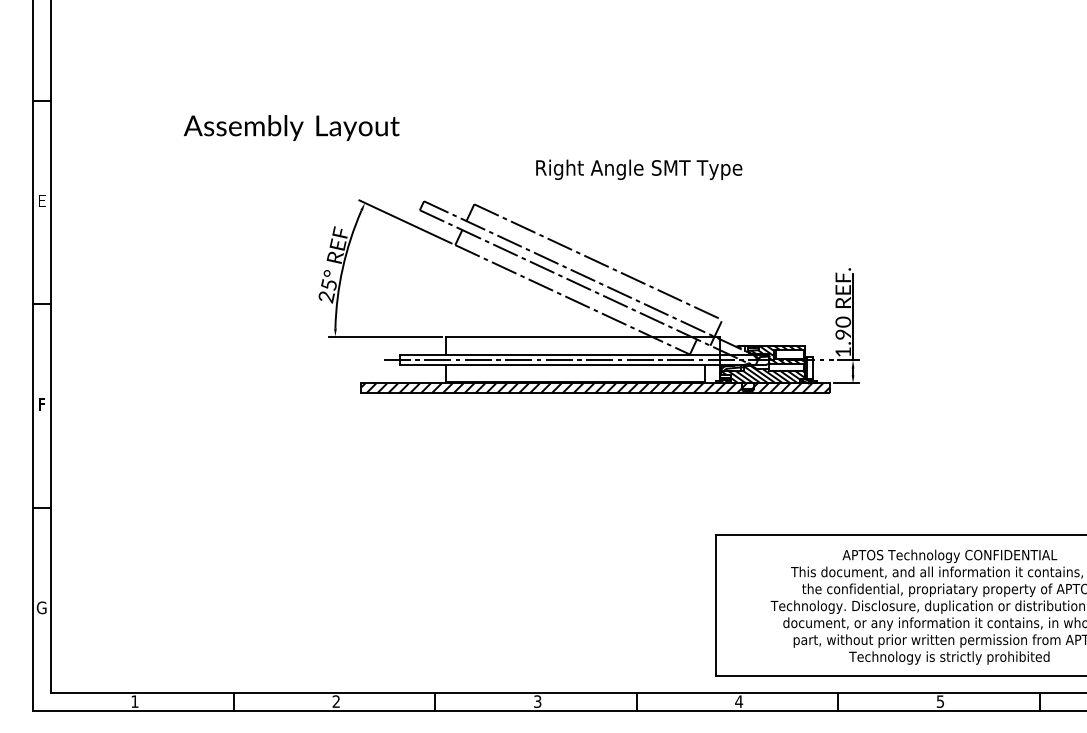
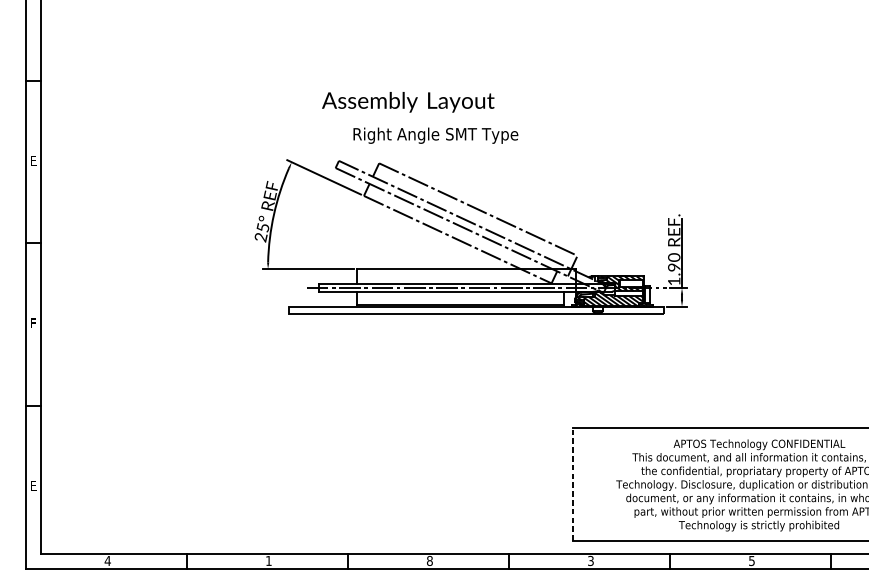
text: (291, 127) -> (408, 101), moved
text: (639, 169) -> (436, 135), moved
hatch: (595, 388) -> (476, 310), removed
line: (716, 605) -> (572, 484), solid -> dashed
text: (41, 607) -> (33, 485), G -> E
text: (134, 701) -> (107, 560), 1 -> 4
text: (335, 701) -> (268, 560), 2 -> 1
text: (537, 701) -> (429, 560), 3 -> 8
text: (739, 701) -> (591, 560), 4 -> 3

